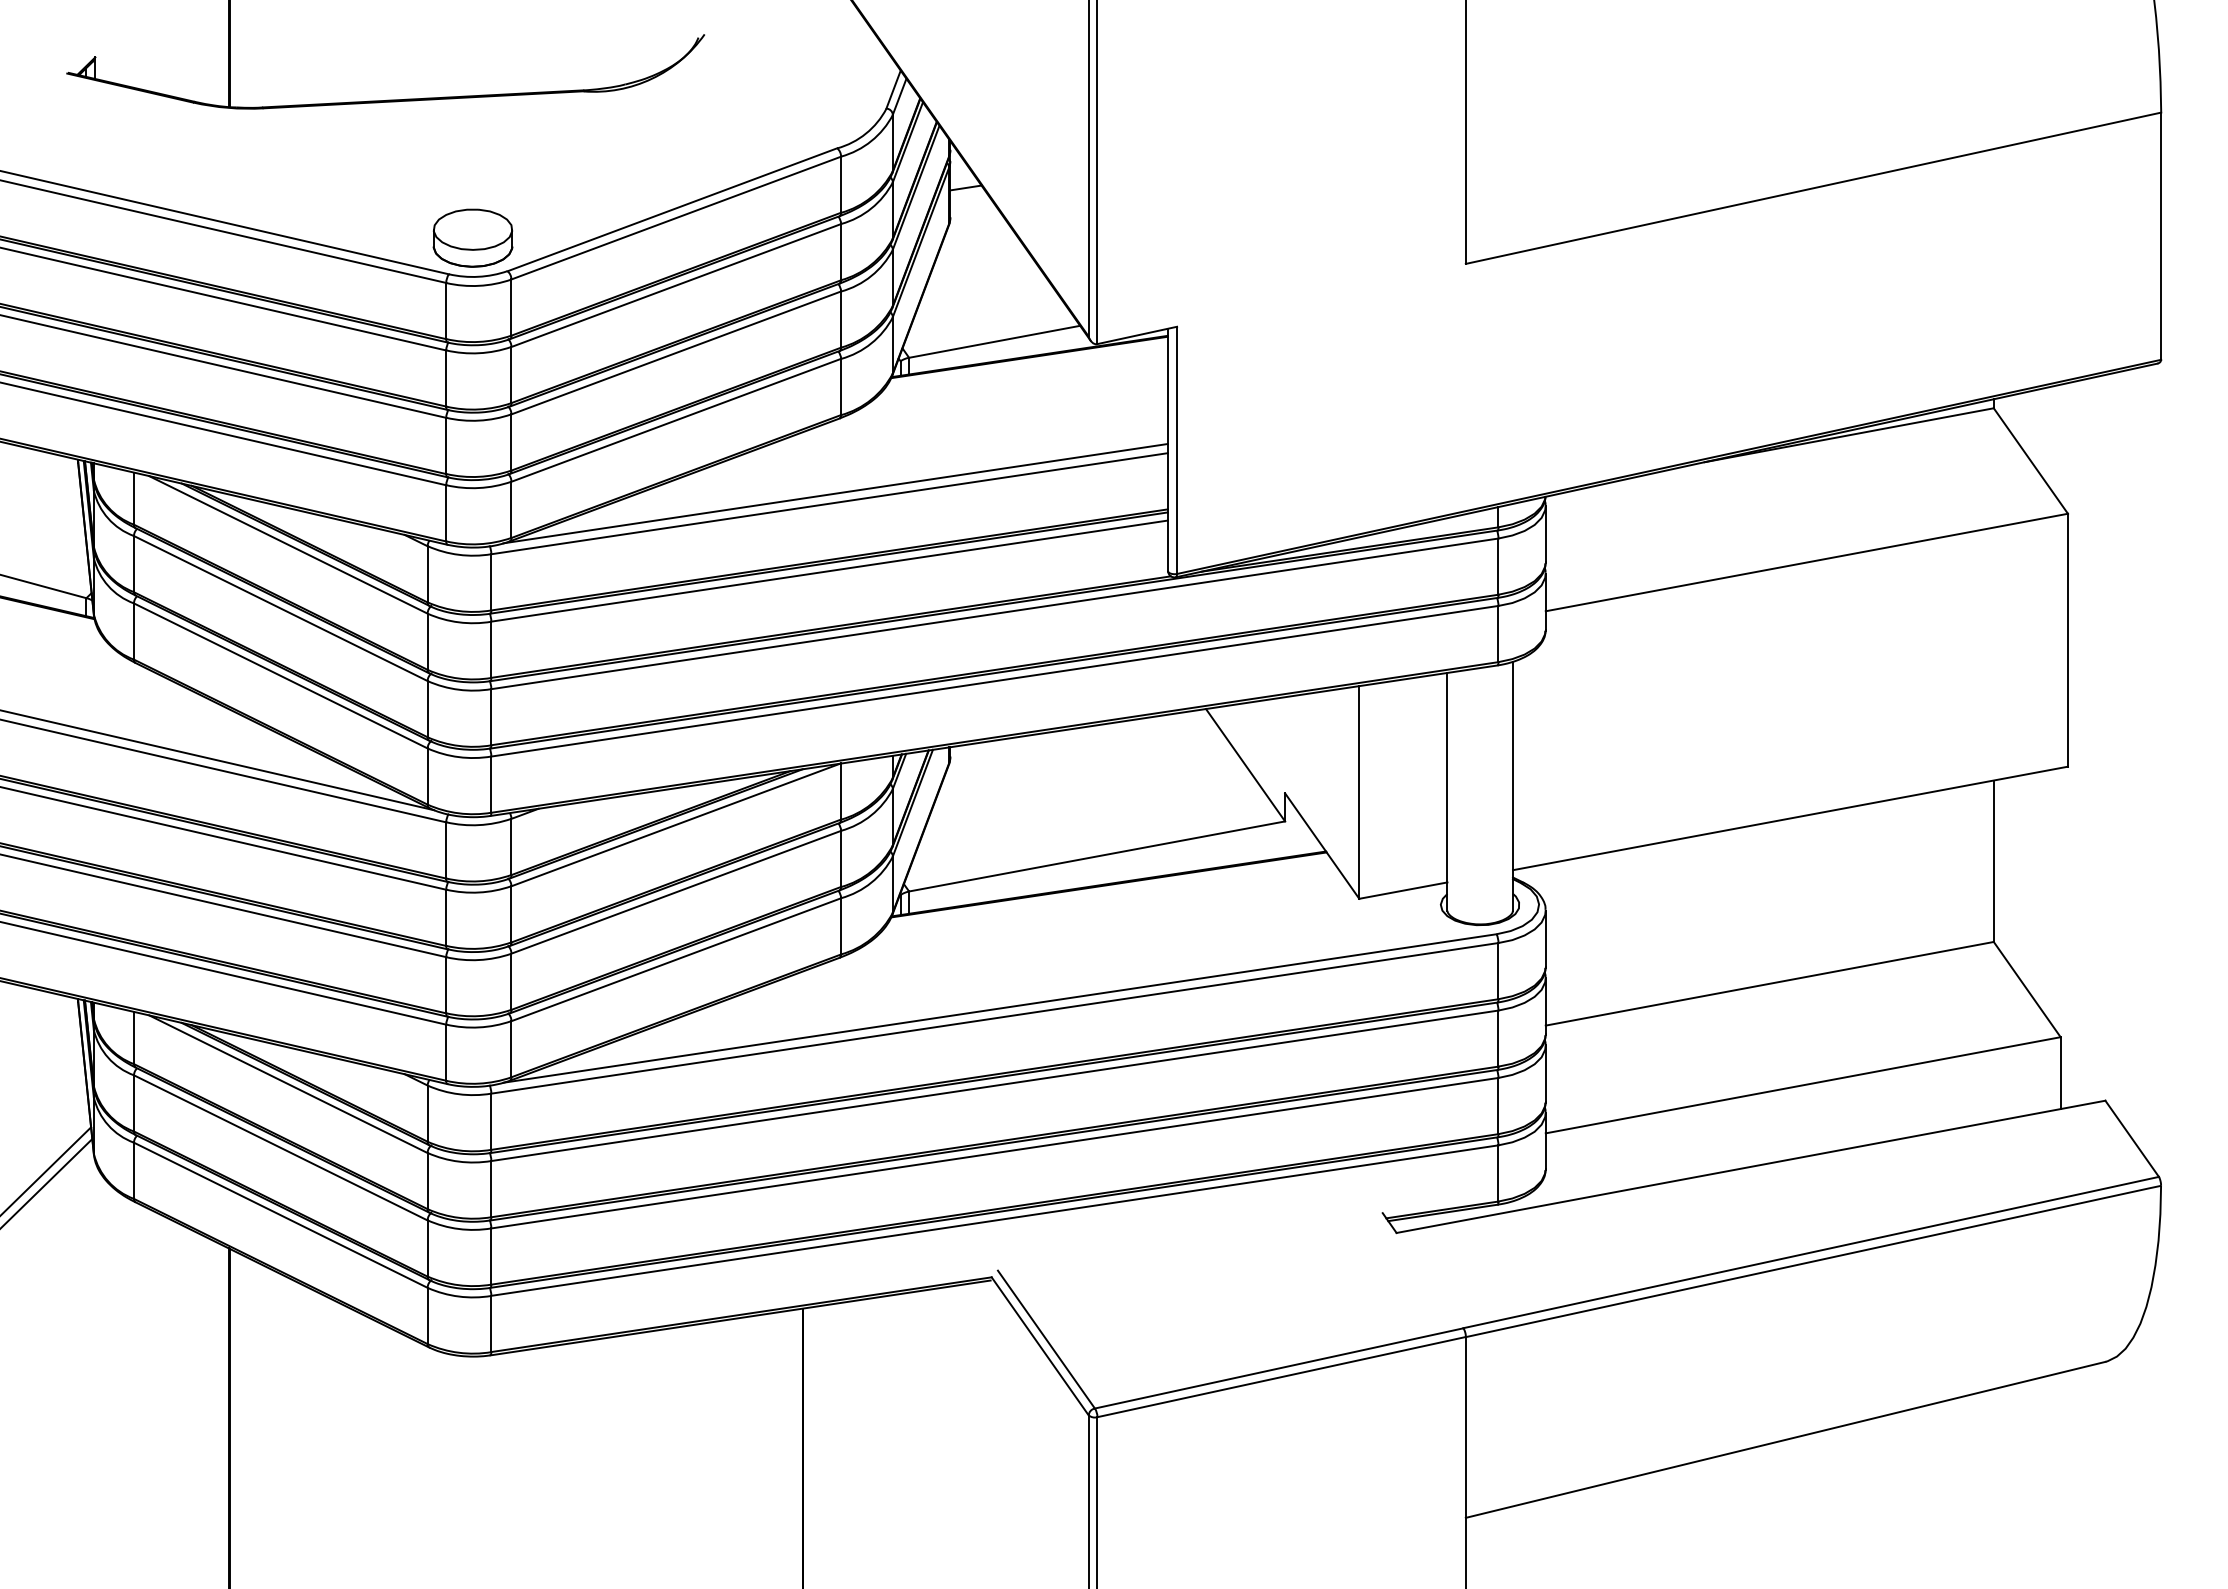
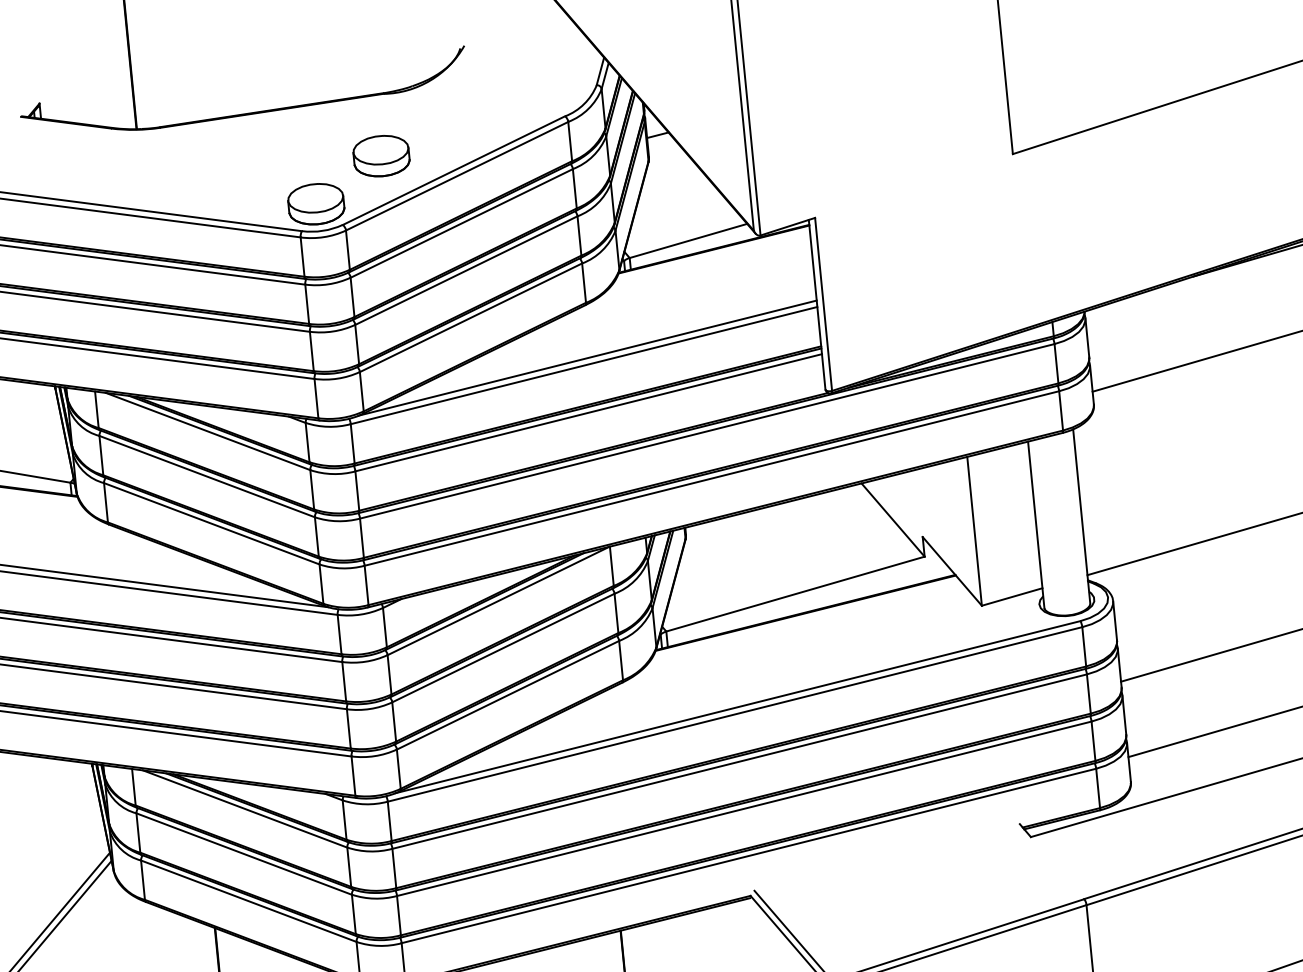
part: (571, 178) -> (381, 155), added

